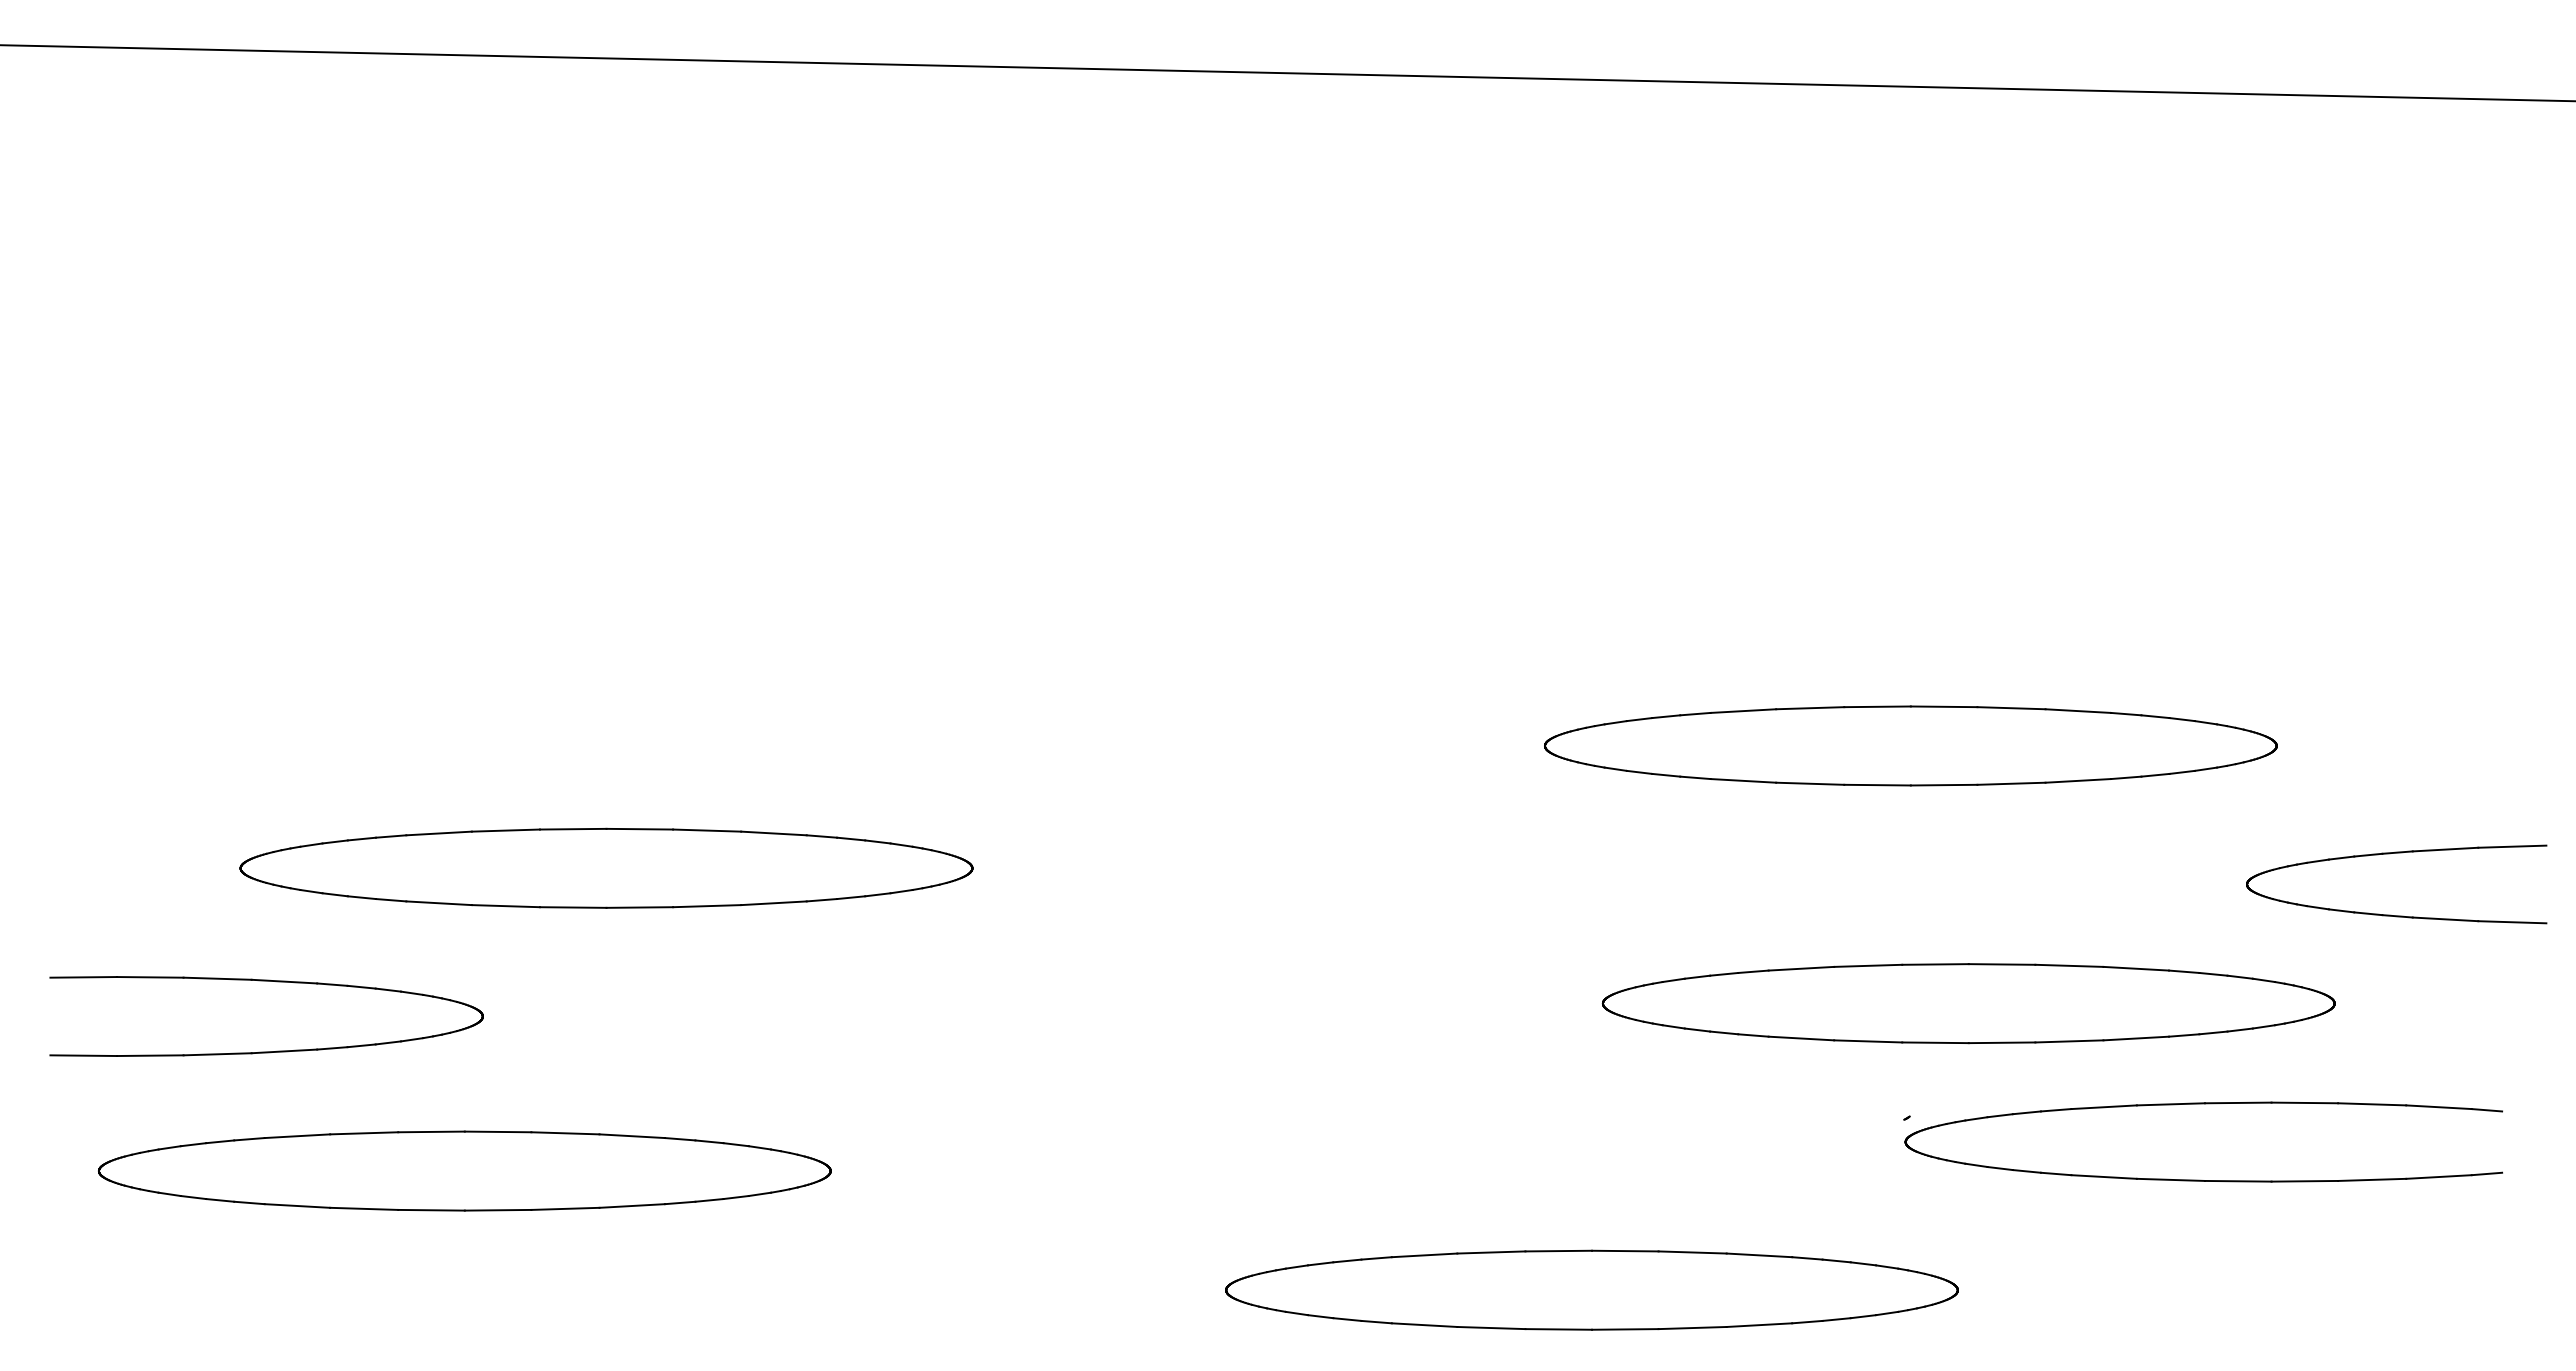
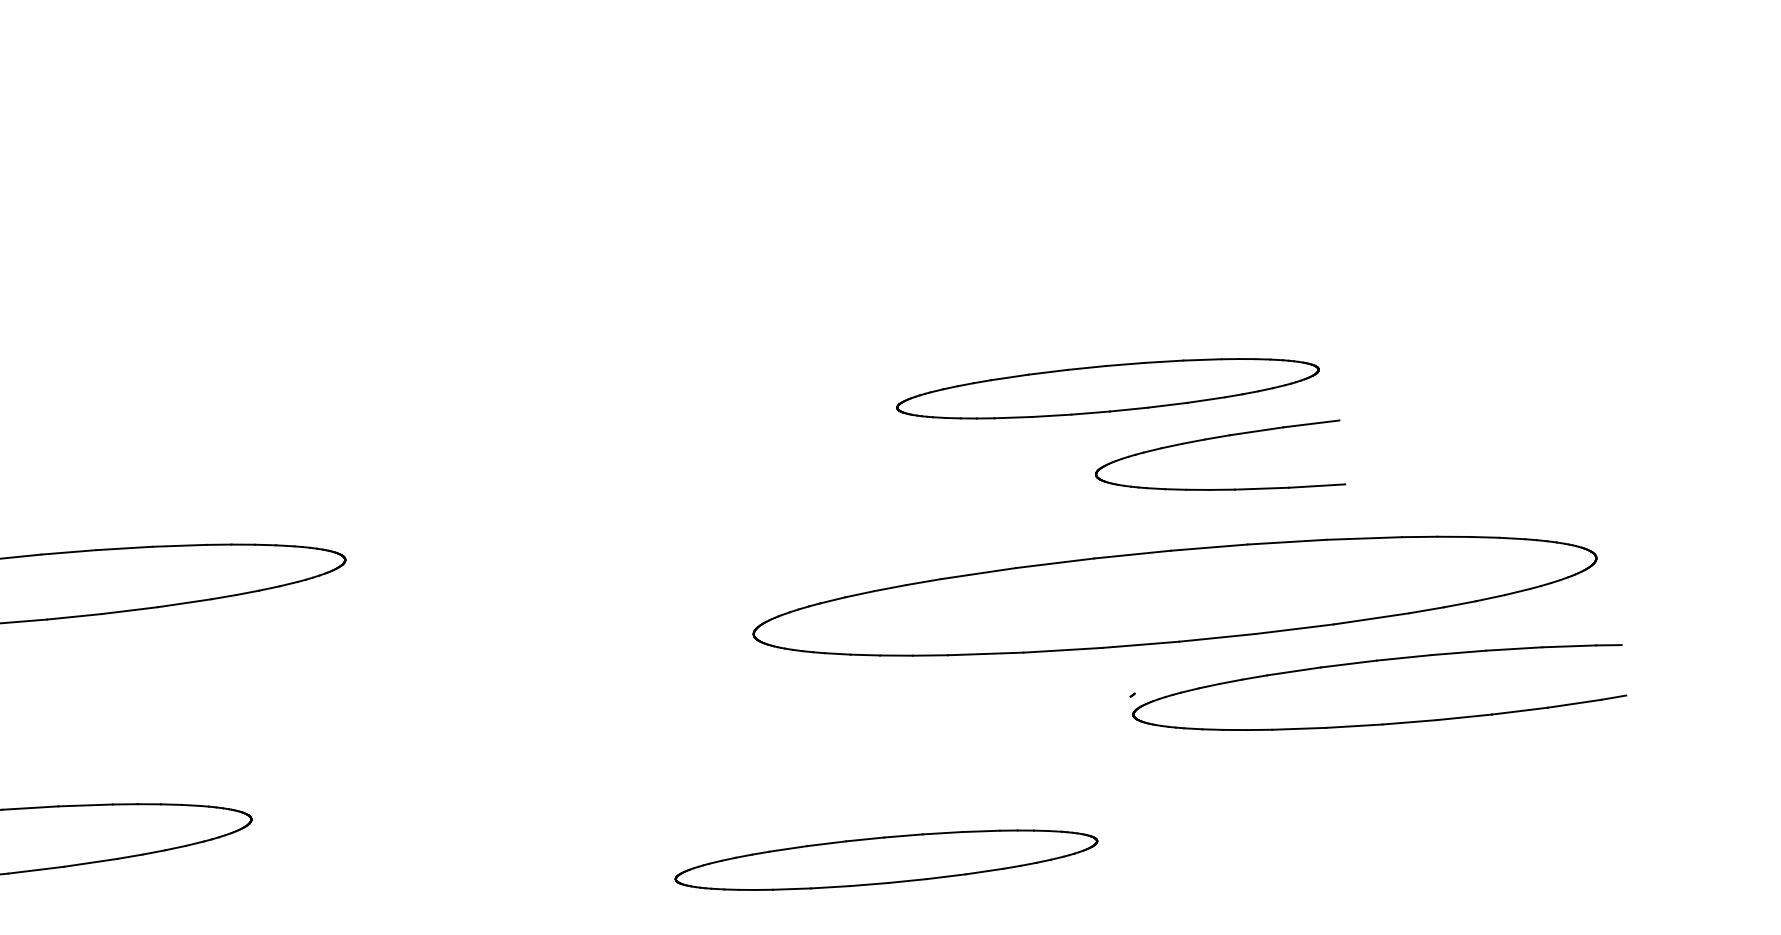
part: (1910, 745) -> (1107, 388), size x0.7
part: (2390, 854) -> (1211, 439), moved
part: (1968, 1003) -> (1174, 596), size x1.4
part: (1591, 1289) -> (886, 859), size x0.7

